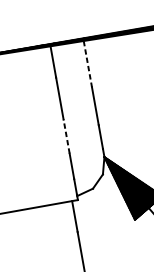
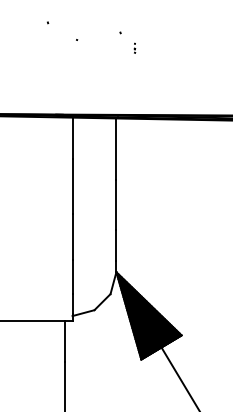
line: (88, 64) -> (116, 149), dashed -> solid
line: (66, 136) -> (72, 237), dashed -> solid

